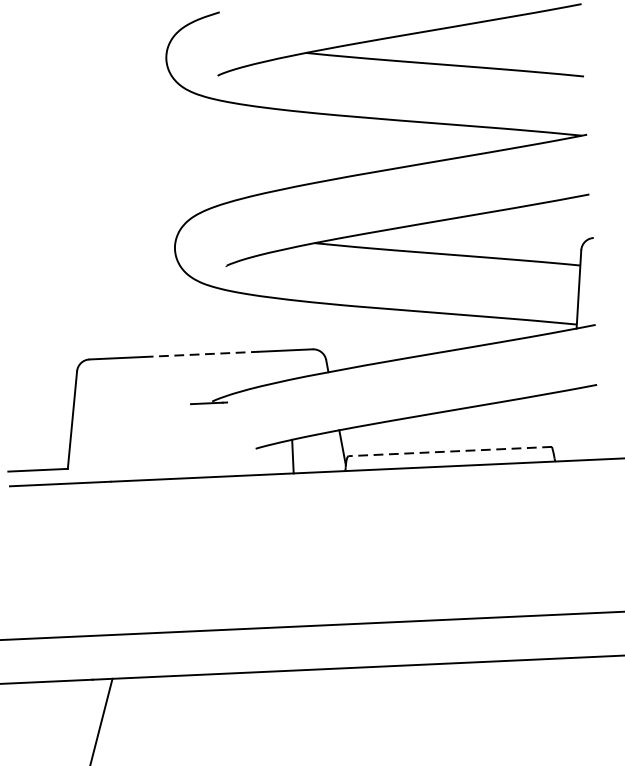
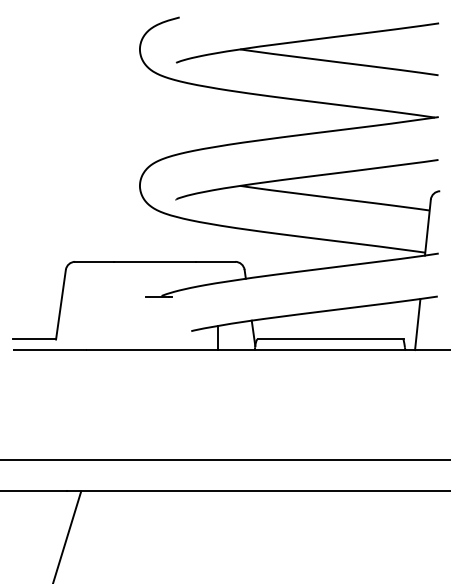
line: (201, 353) -> (155, 261), dashed -> solid
line: (570, 425) -> (417, 324), added
line: (450, 451) -> (330, 339), dashed -> solid

